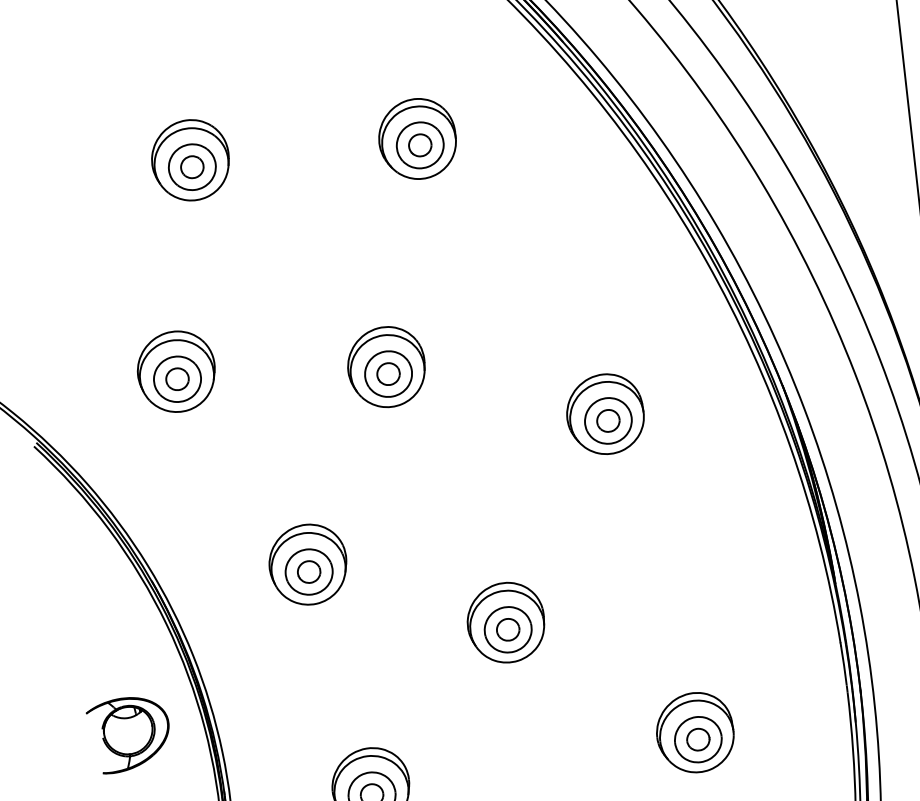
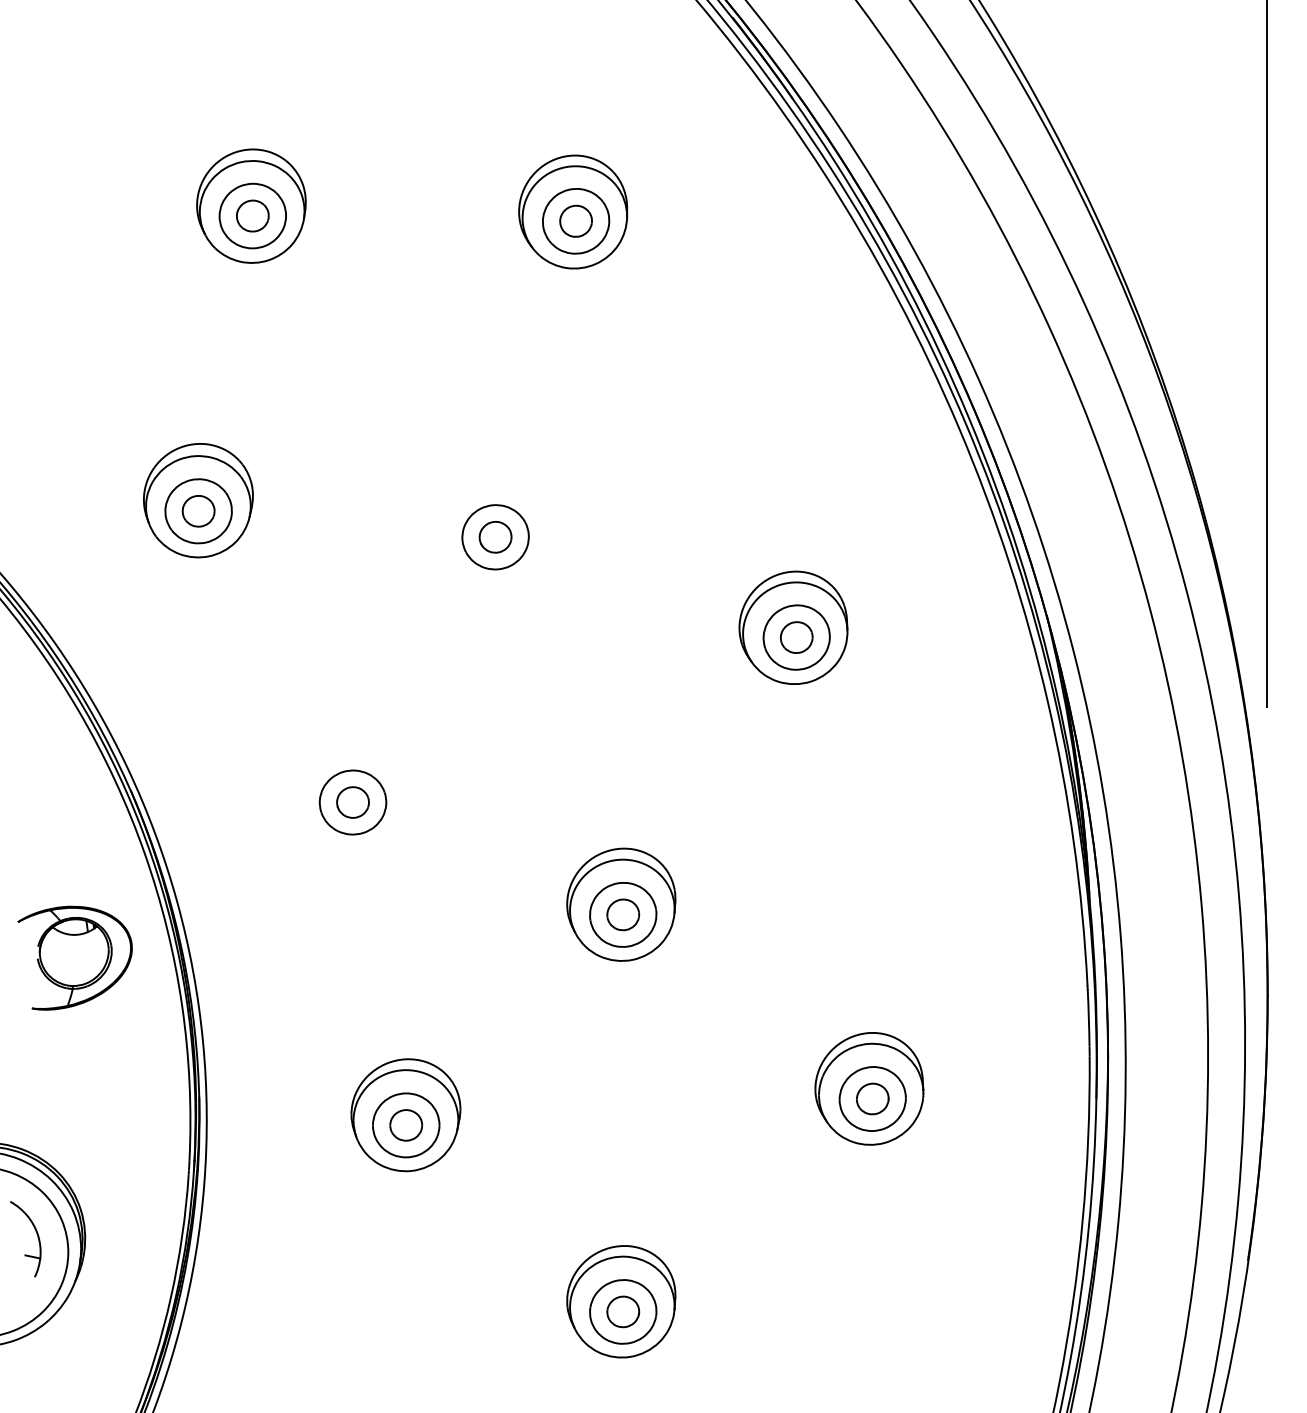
part: (386, 366) -> (493, 526), removed
part: (307, 564) -> (352, 791), removed
part: (128, 734) -> (74, 957), moved

